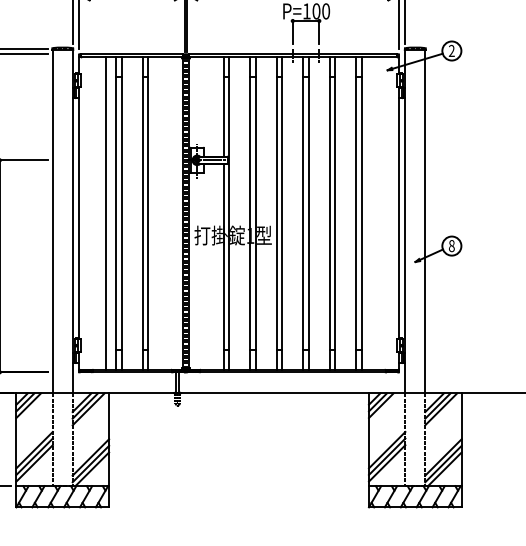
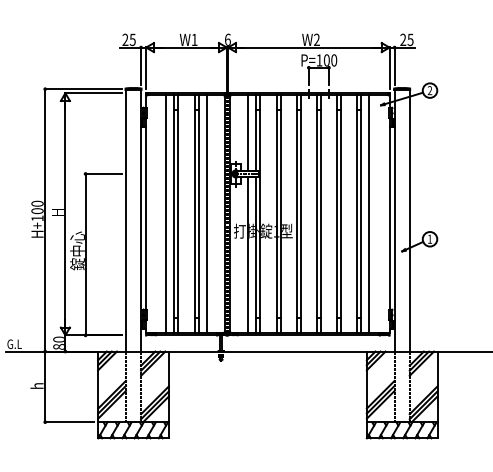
line: (213, 107) -> (248, 133), added
line: (158, 213) -> (206, 214), added
line: (372, 213) -> (369, 214), added
text: (451, 245) -> (429, 238), 8 -> 1
line: (213, 266) -> (248, 254), added

